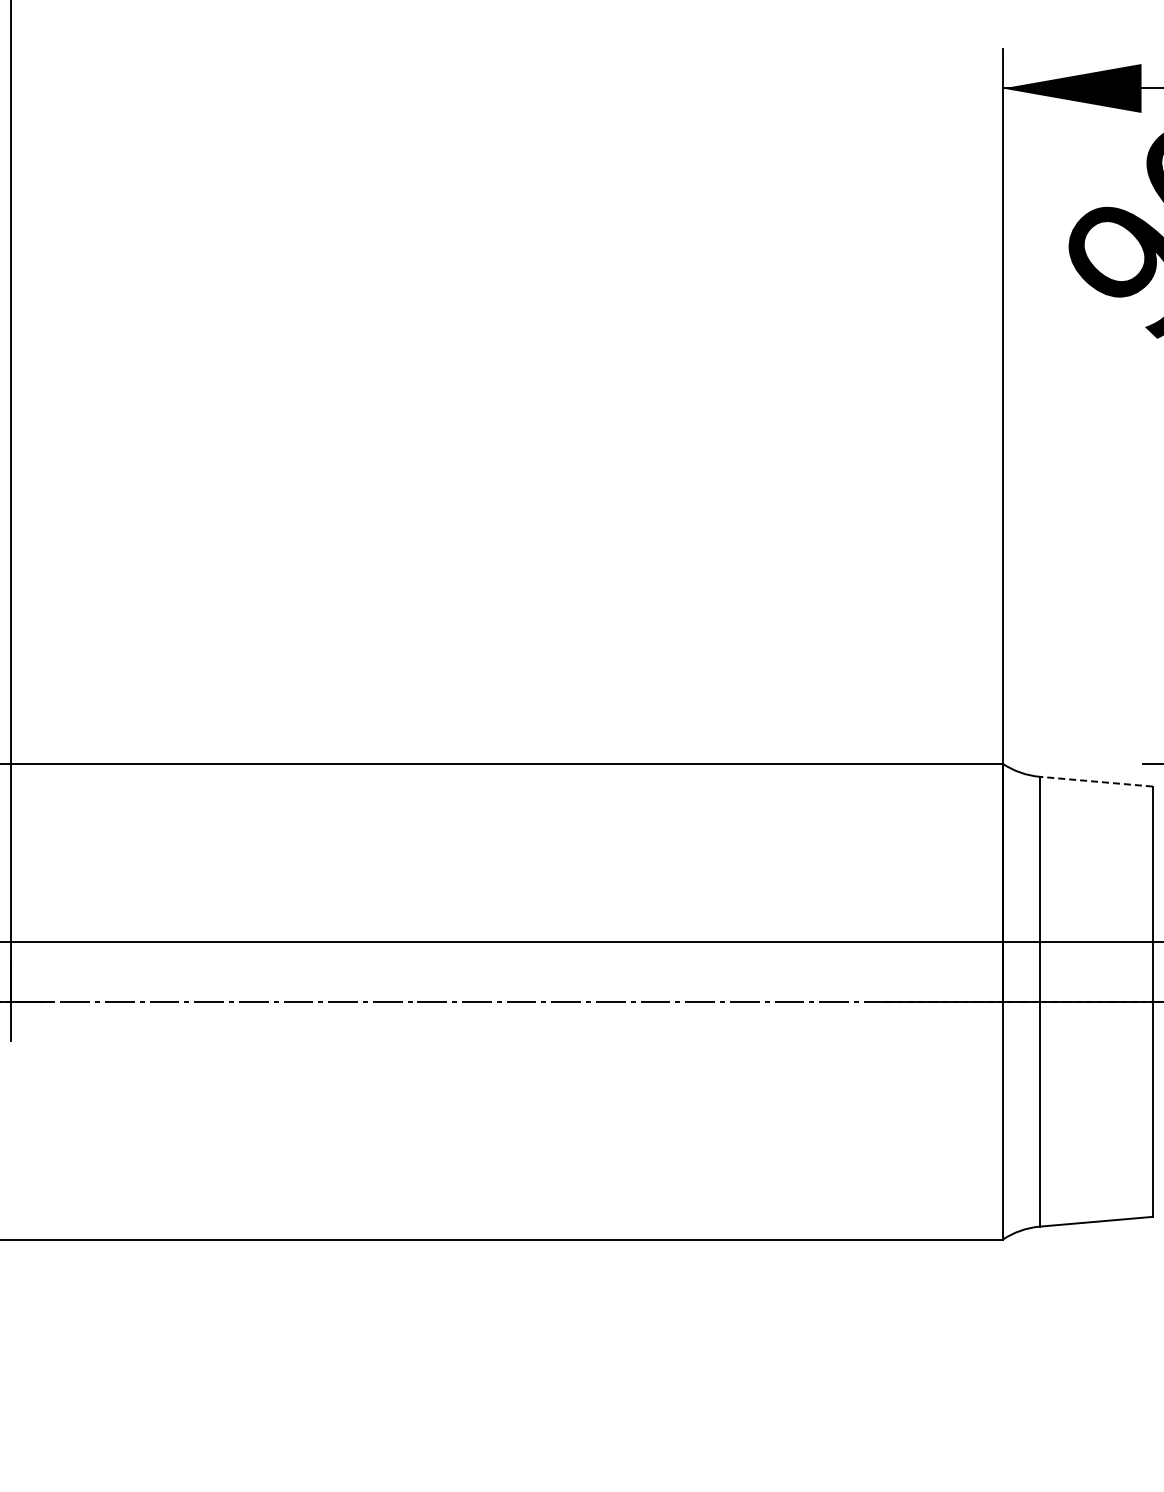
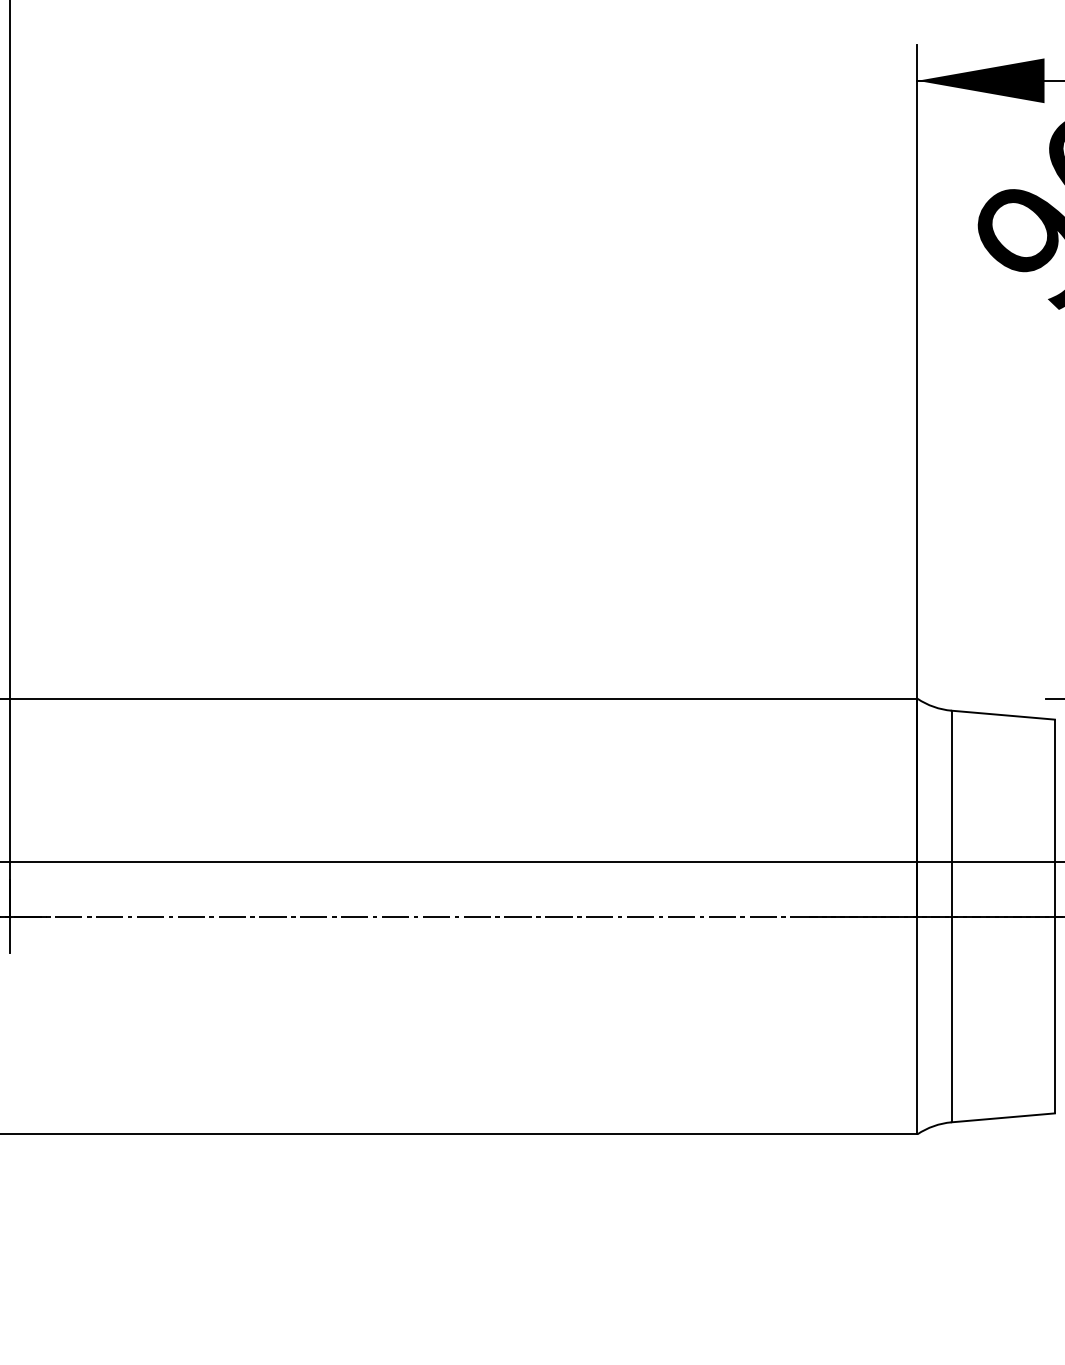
line: (1096, 781) -> (1003, 714), dashed -> solid

